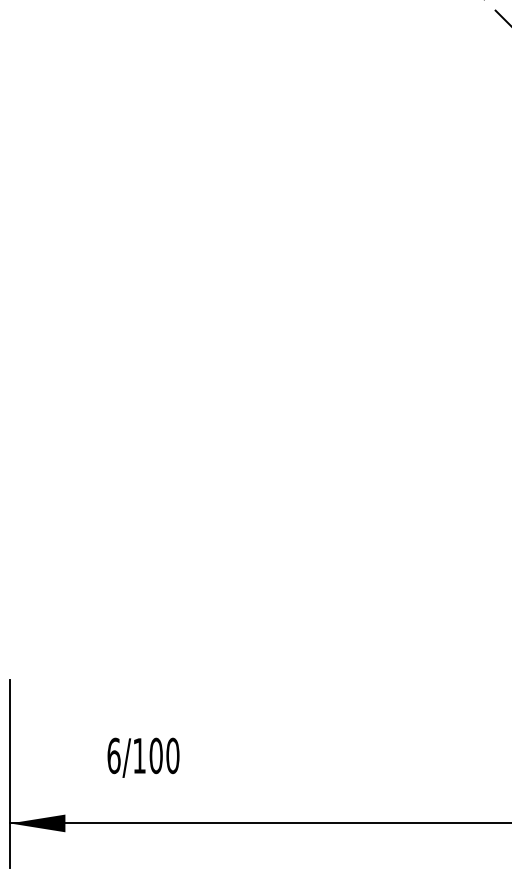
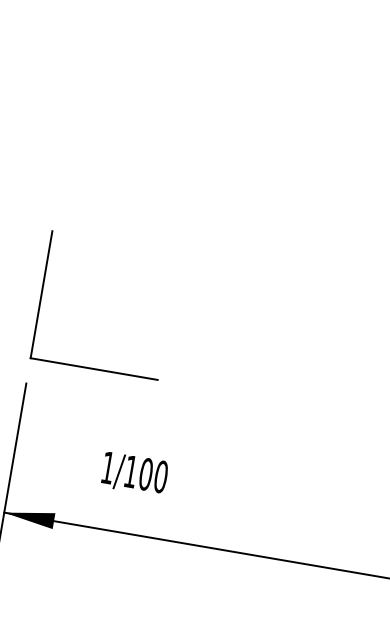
part: (10, 581) -> (41, 295), added
text: (113, 755) -> (107, 467), 6/100 -> 1/100

